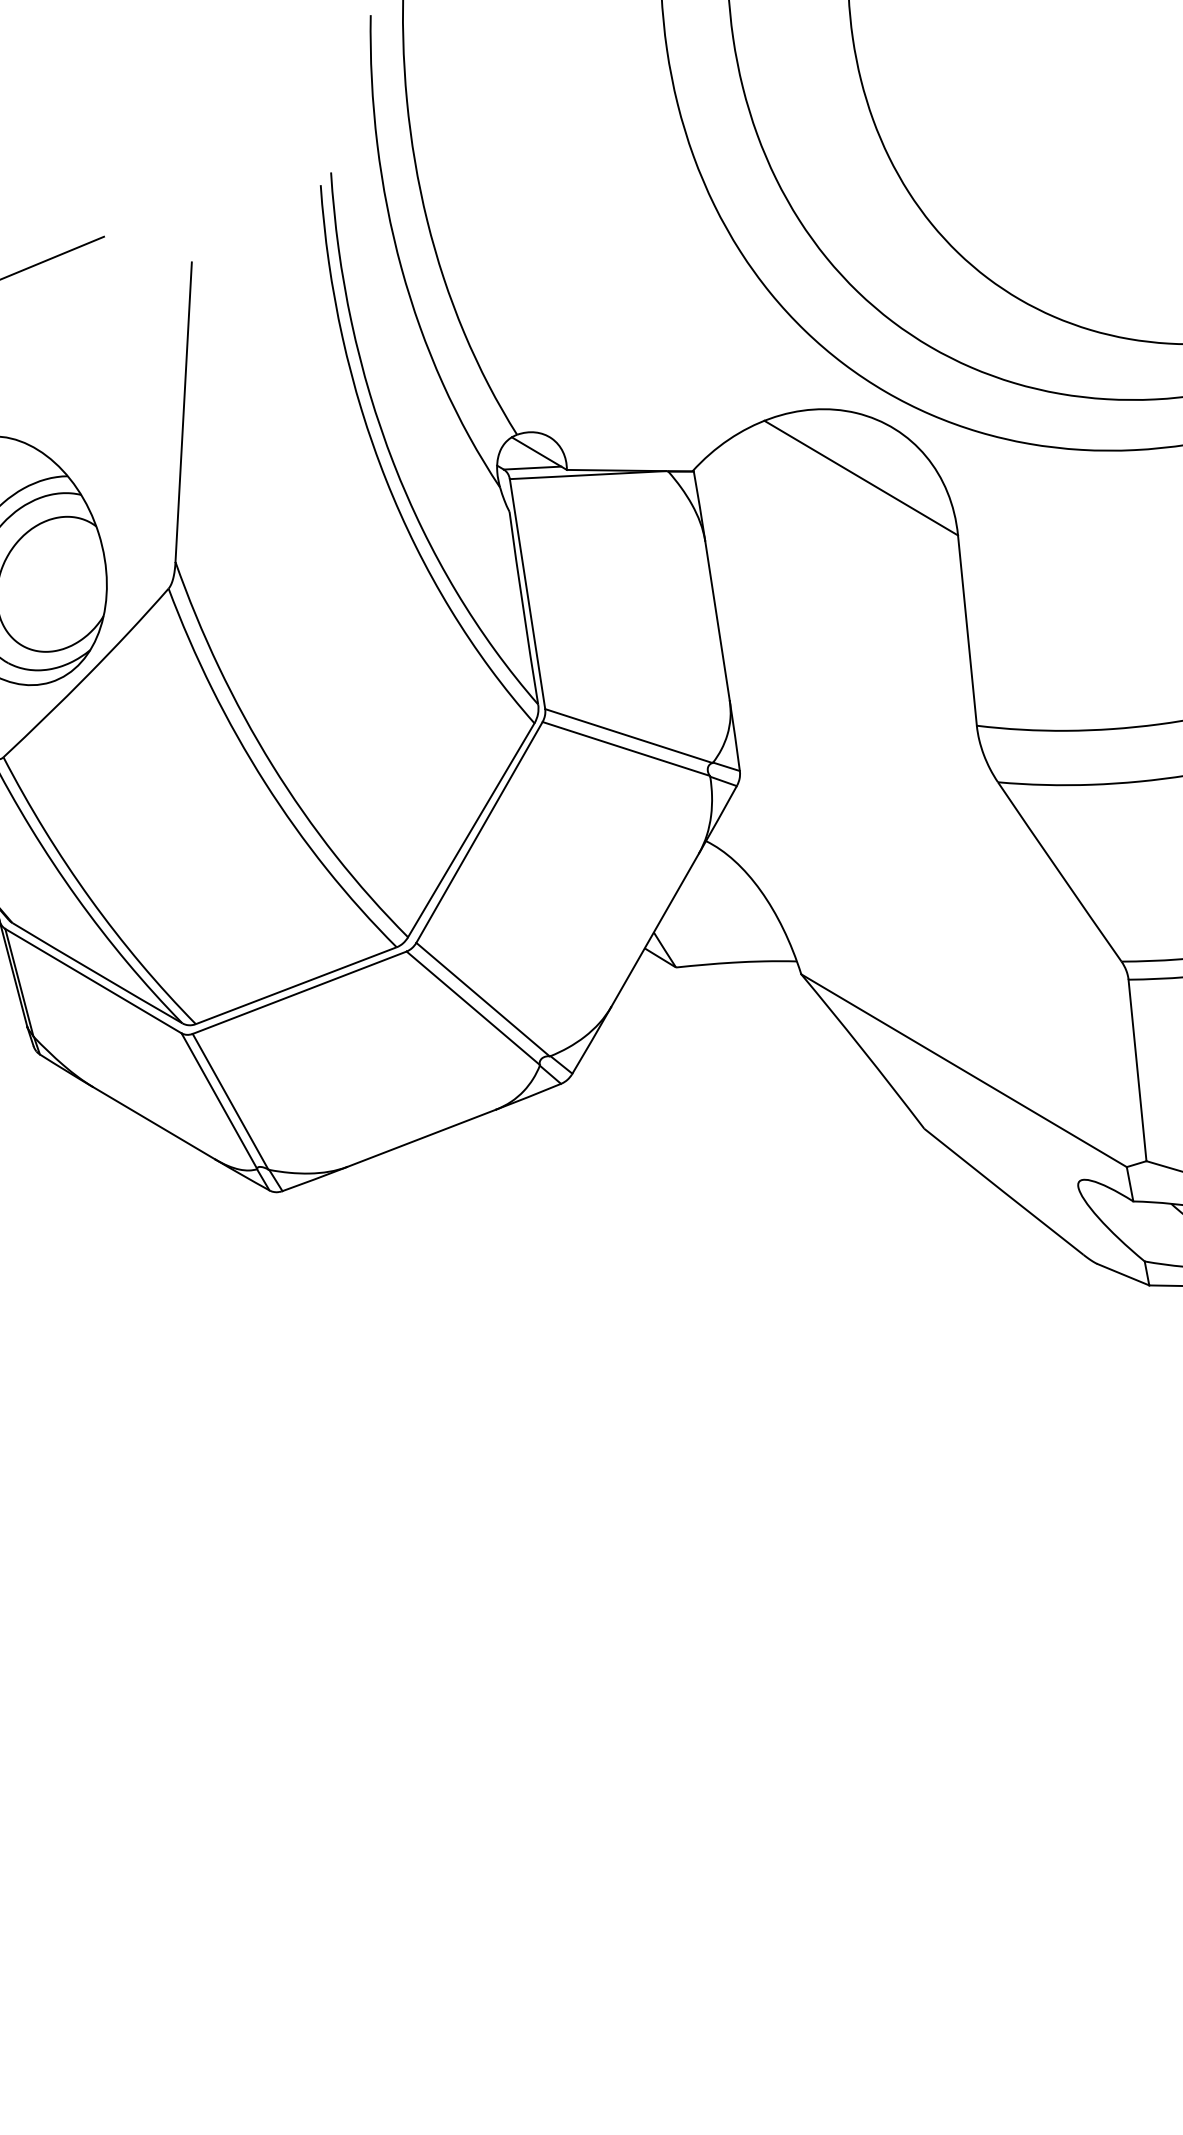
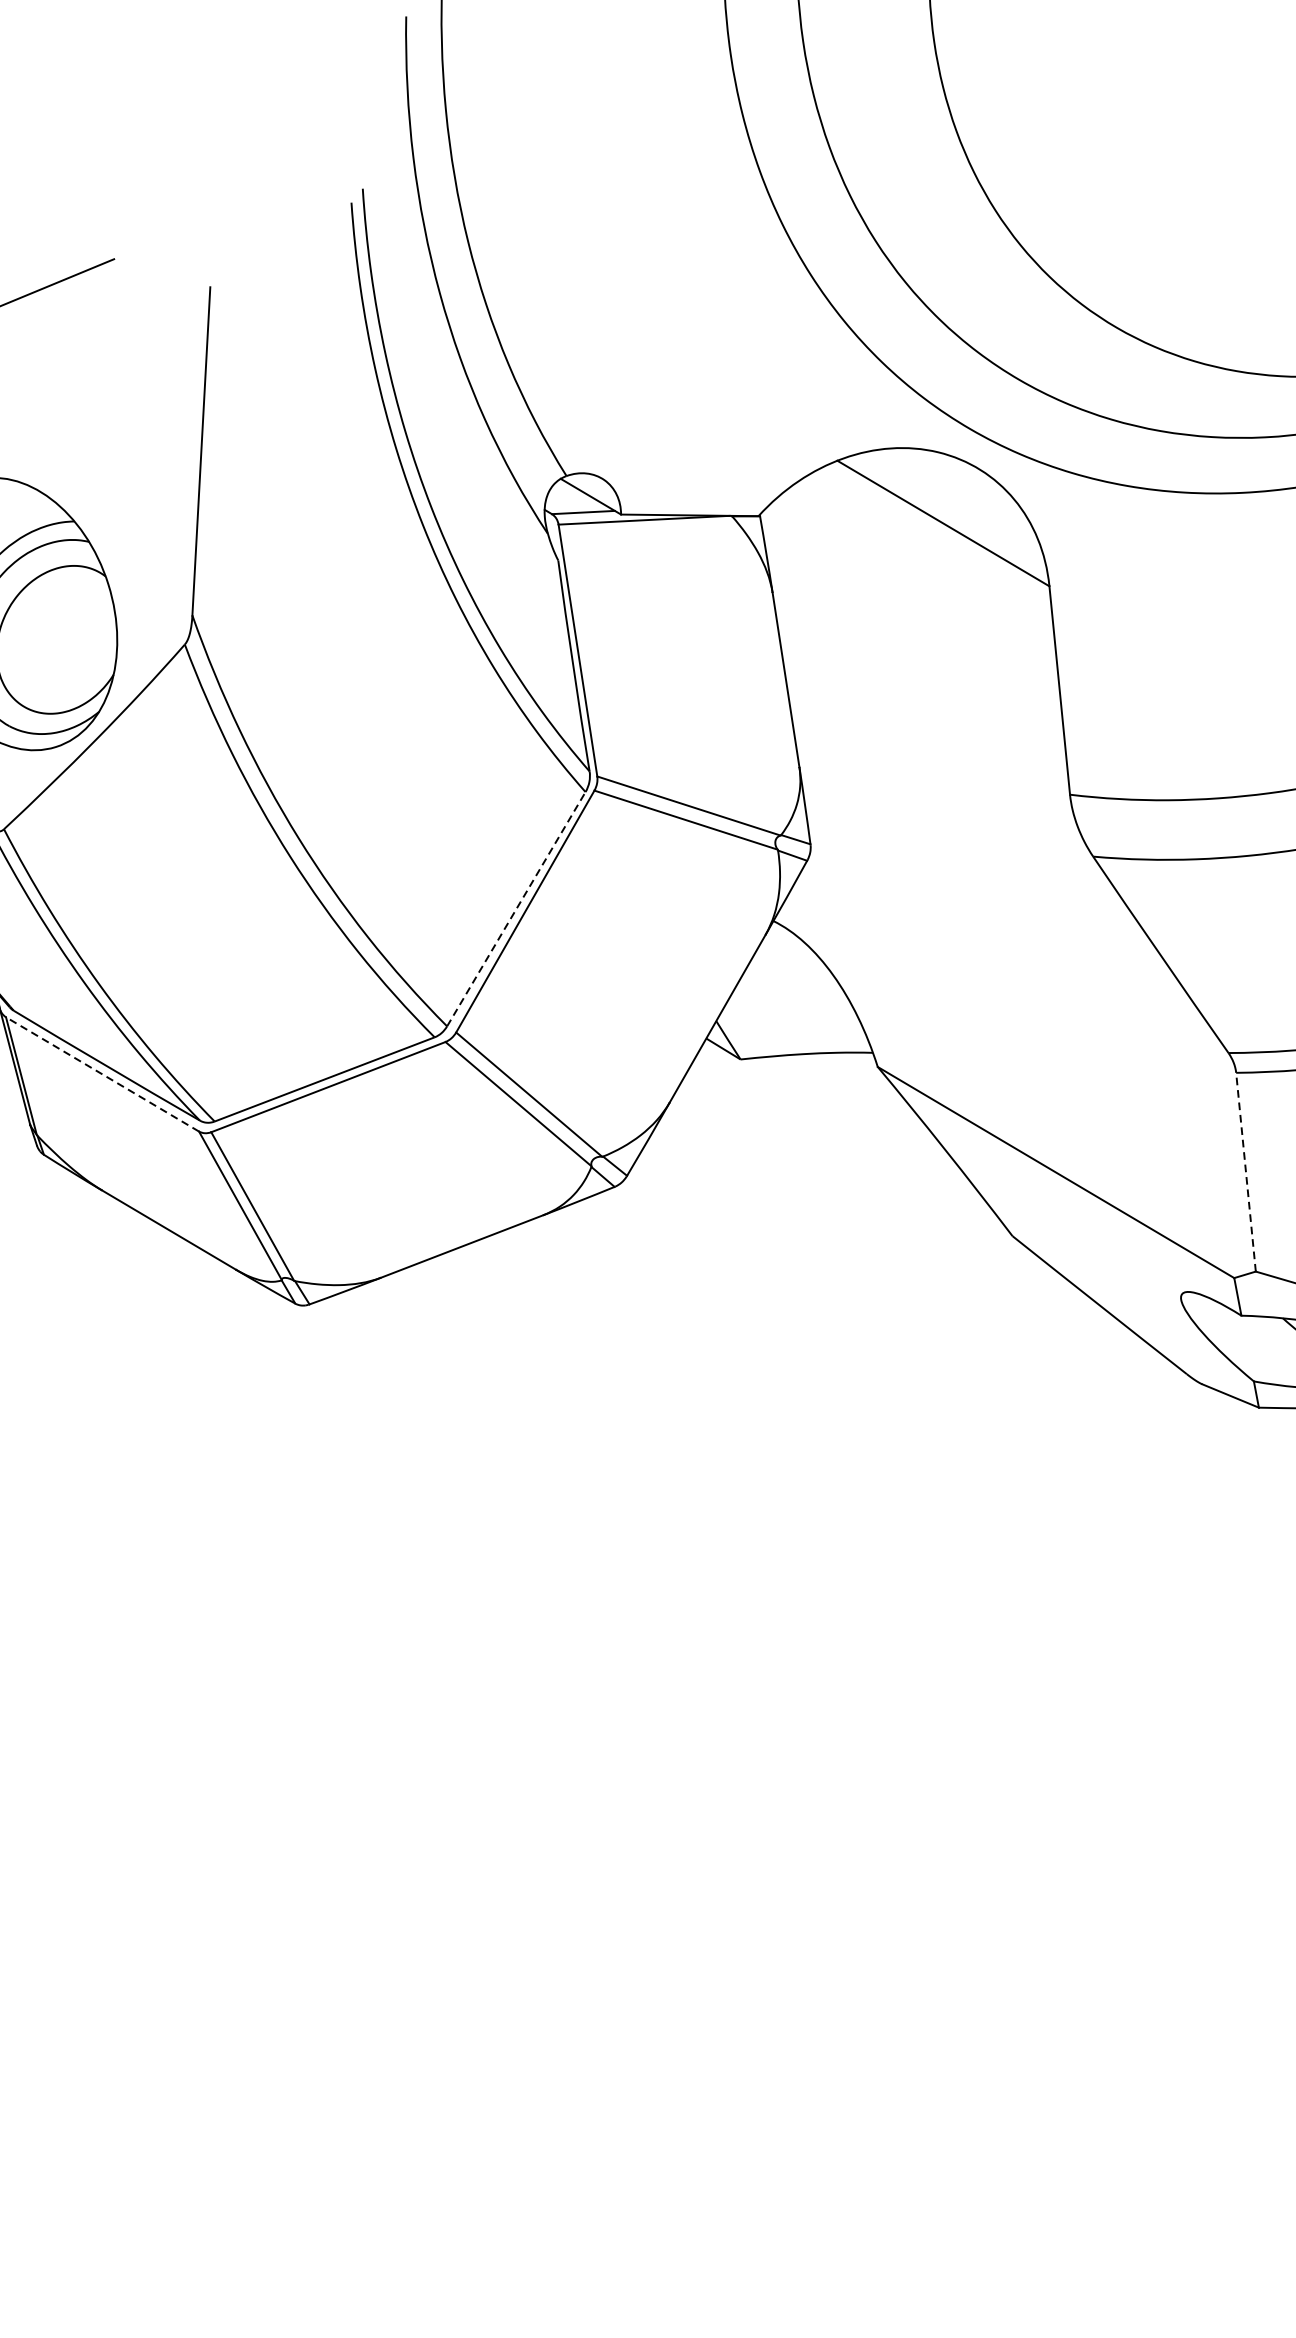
line: (471, 829) -> (516, 908), solid -> dashed
line: (93, 980) -> (102, 1073), solid -> dashed
line: (1137, 1069) -> (1245, 1171), solid -> dashed

